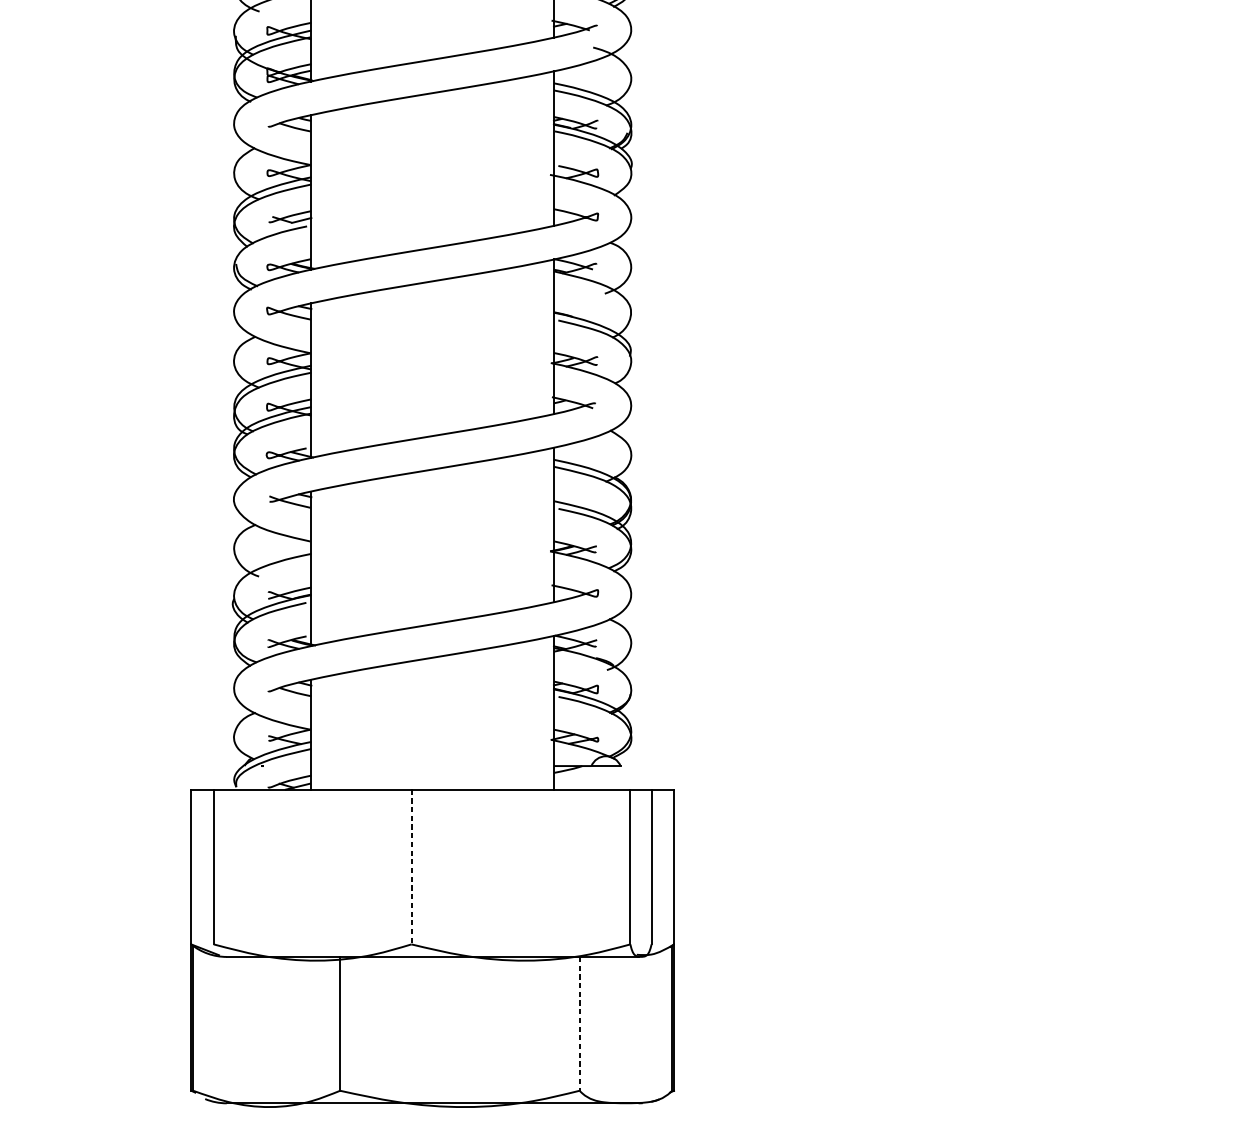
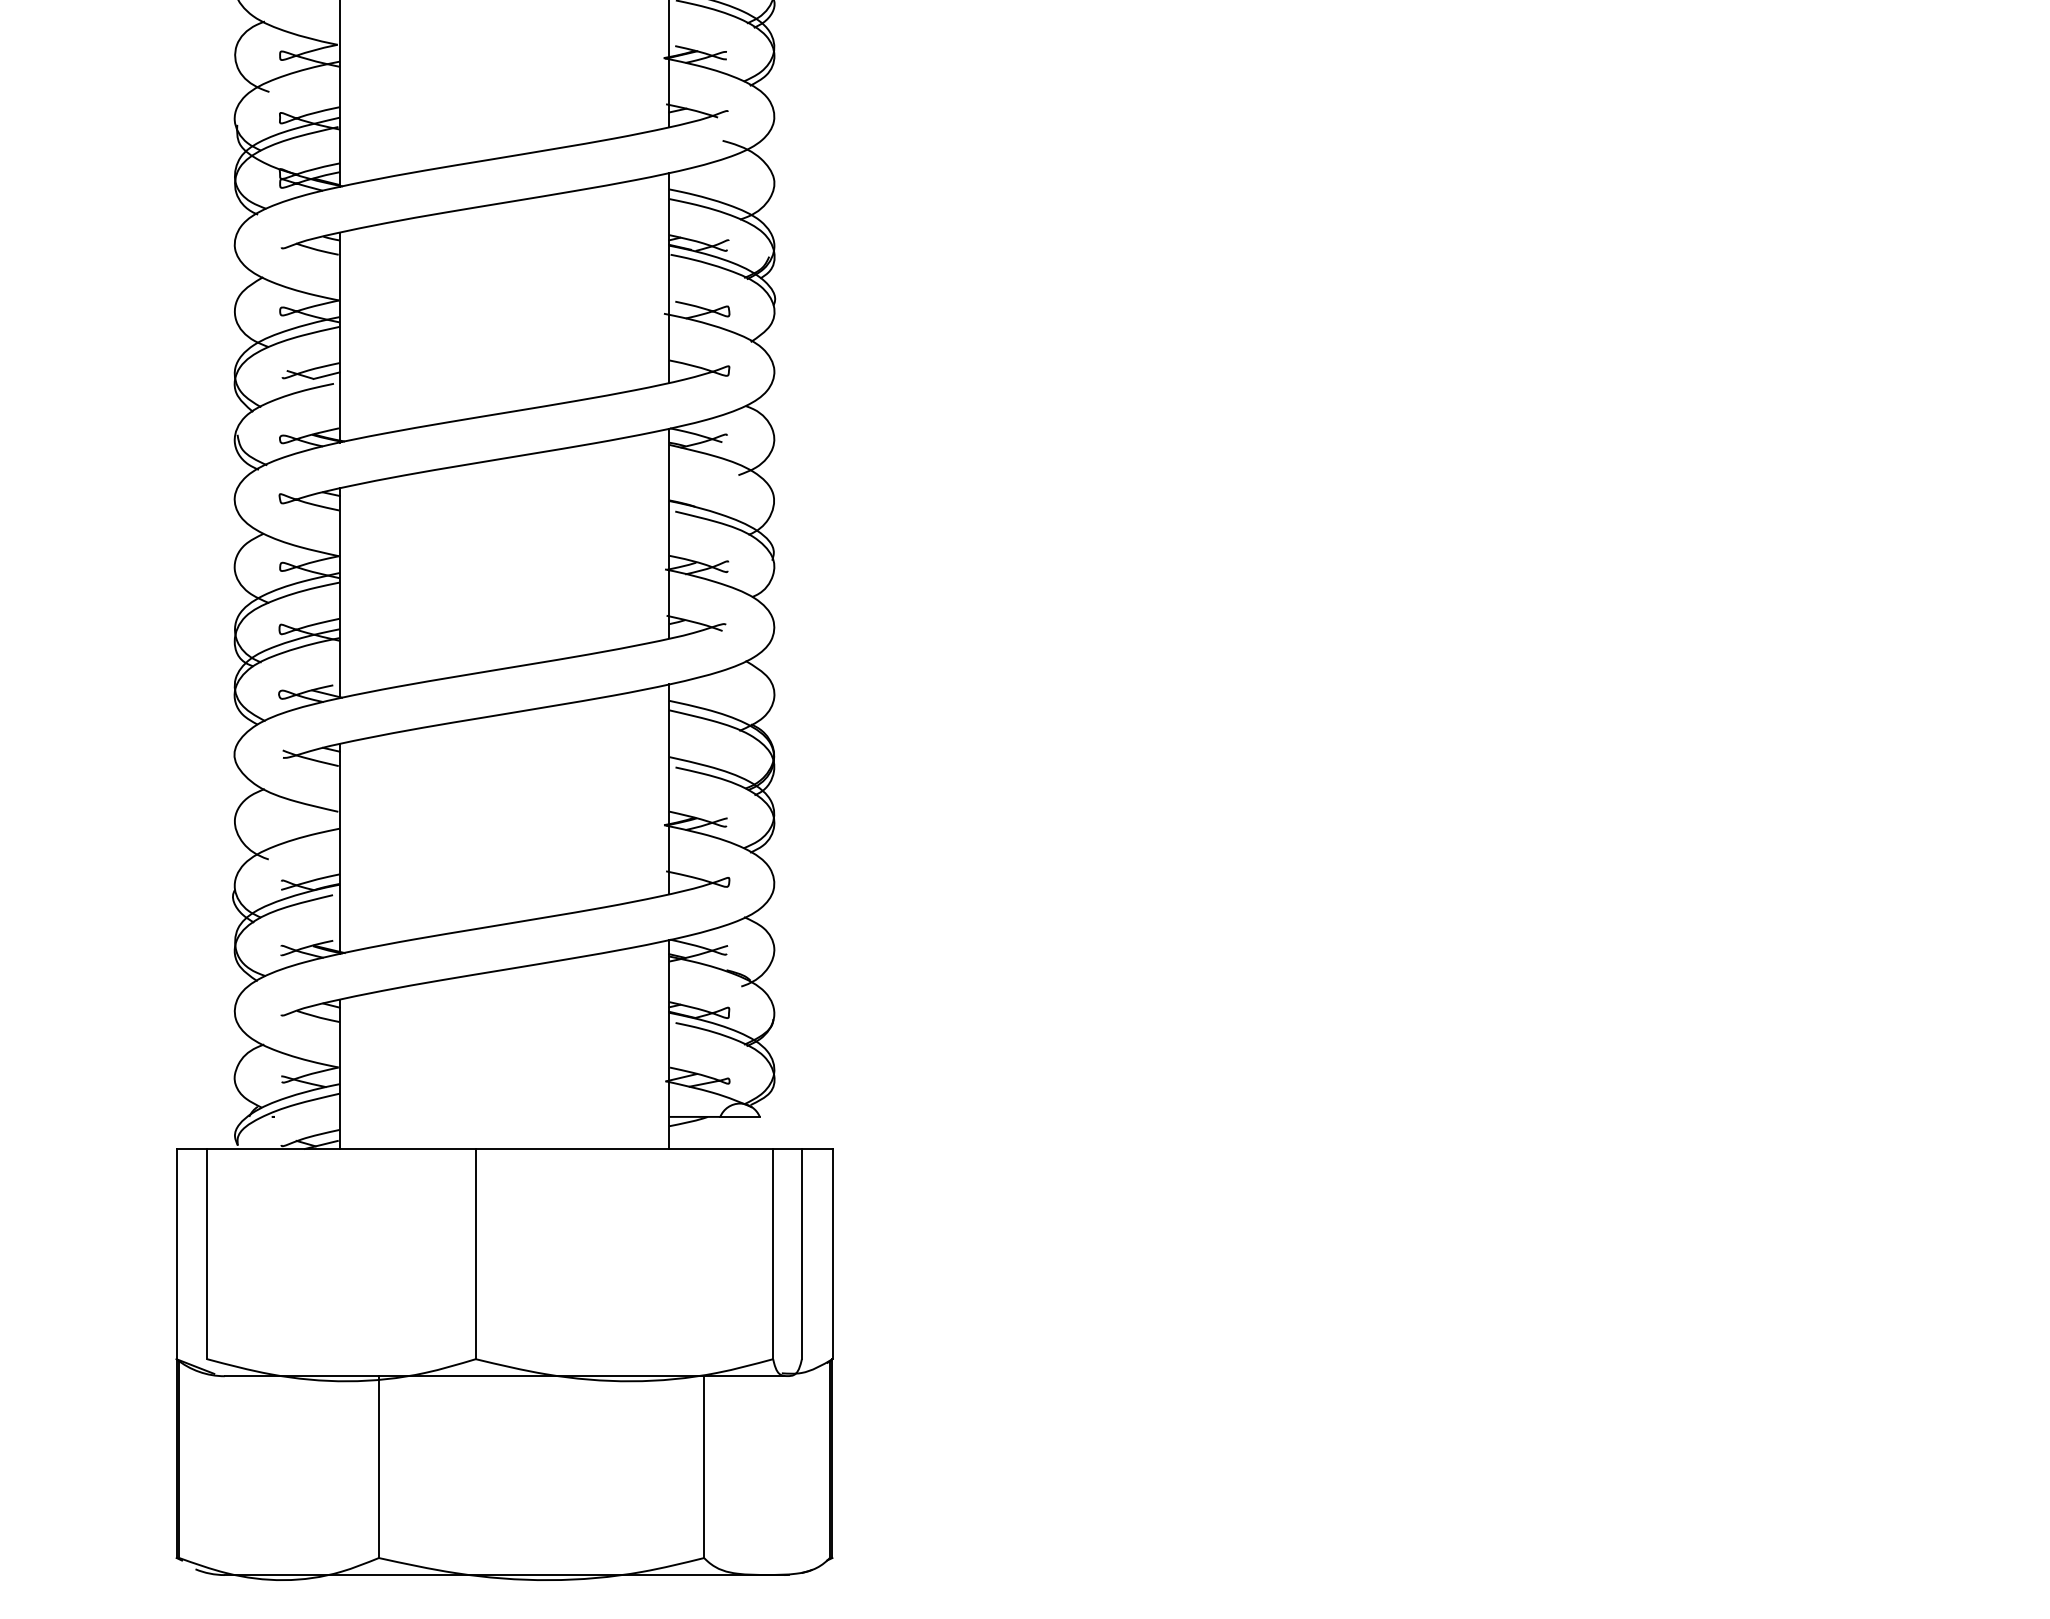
line: (411, 867) -> (475, 1254), dashed -> solid
line: (579, 1024) -> (704, 1467), dashed -> solid

